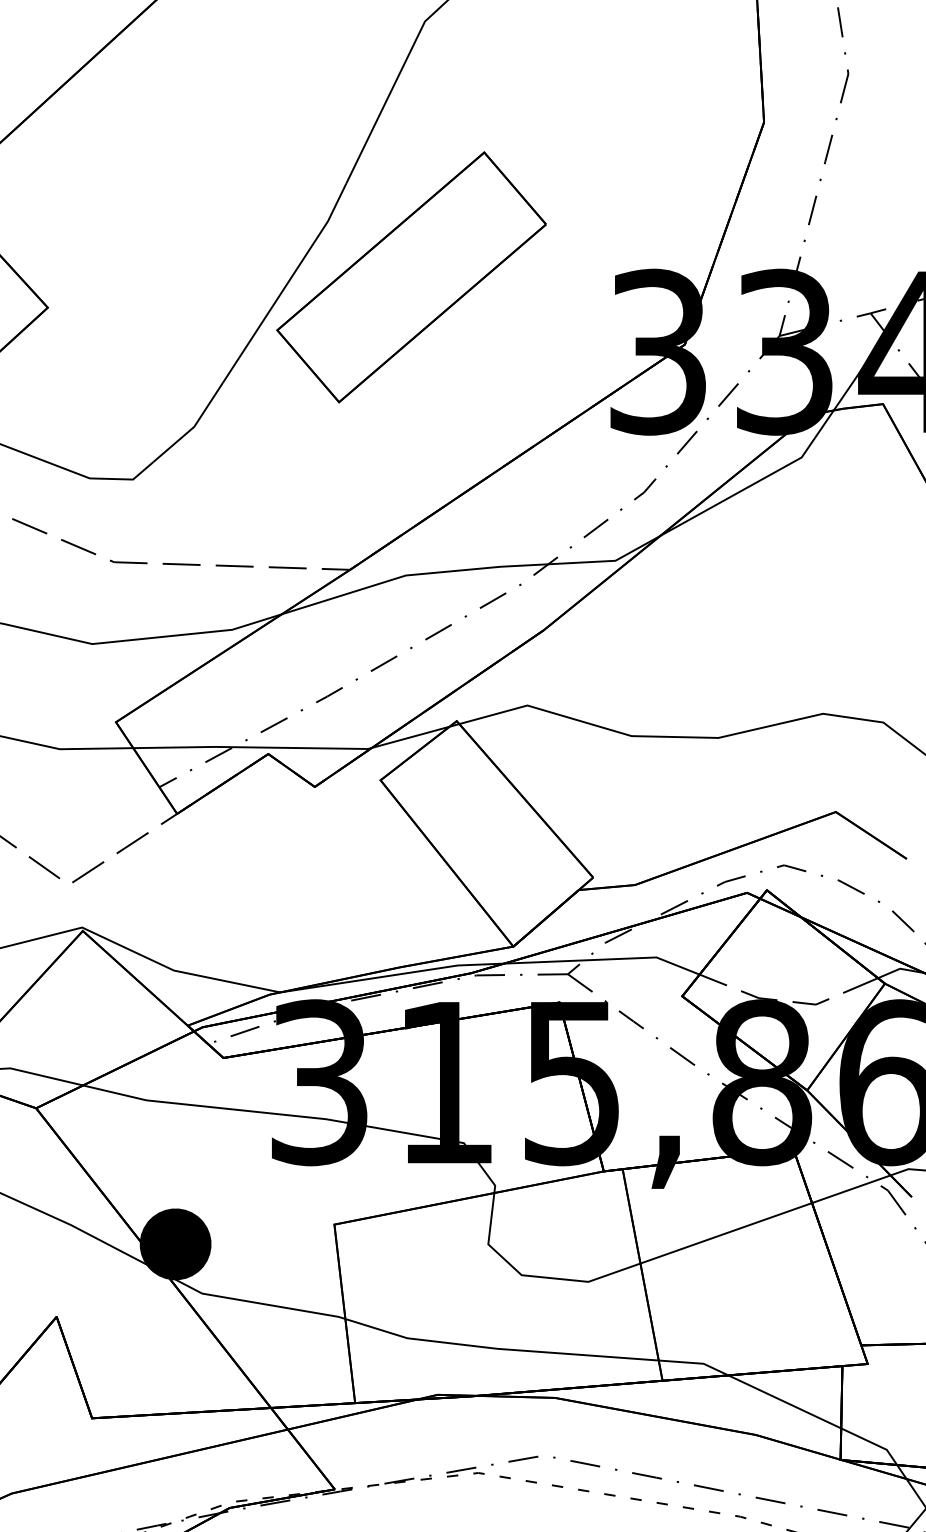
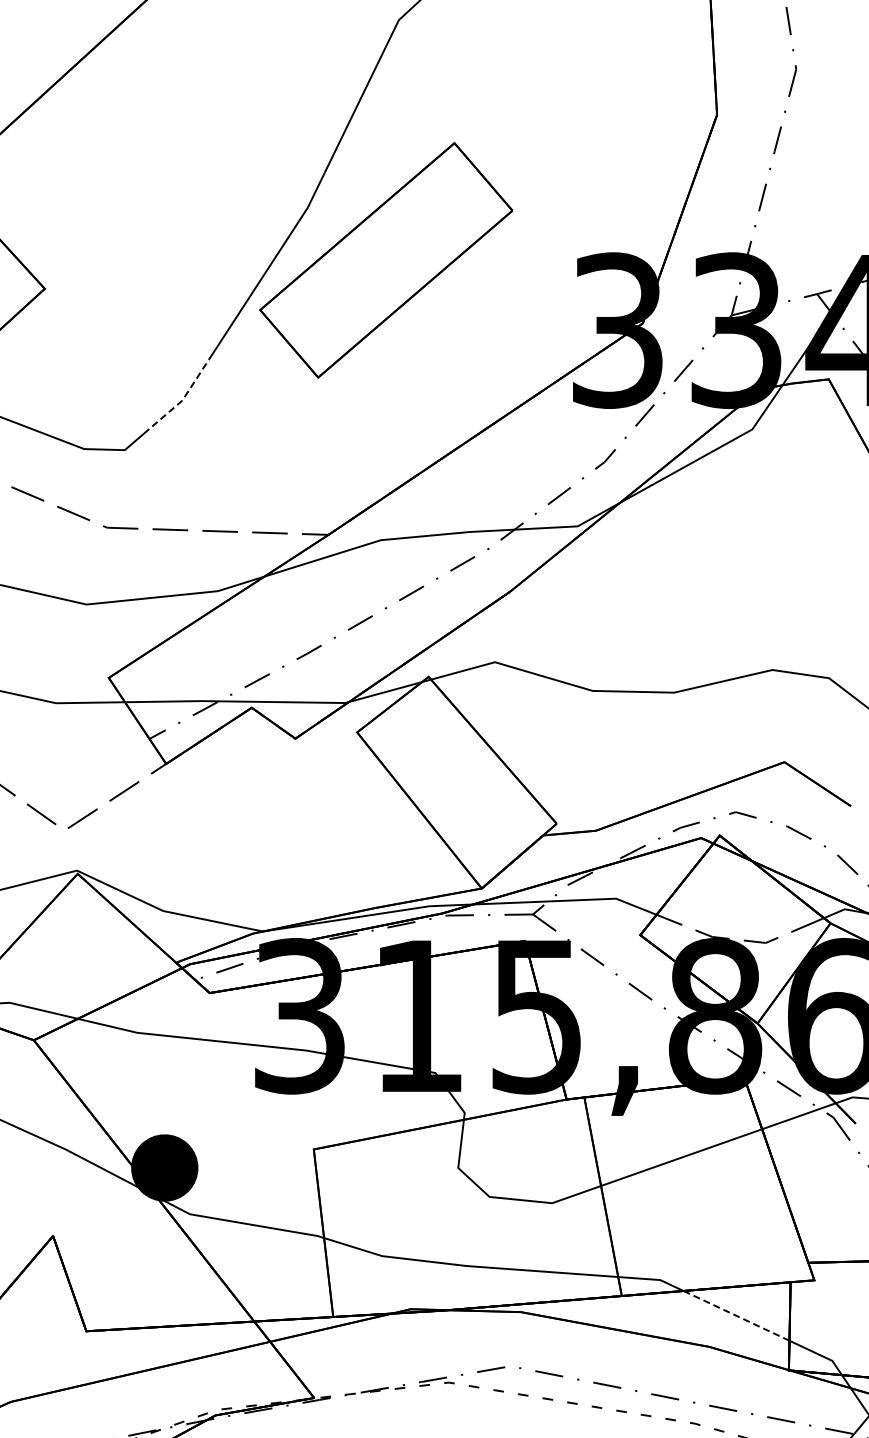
line: (194, 426) -> (182, 400), solid -> dashed
line: (784, 1401) -> (736, 1315), solid -> dashed

